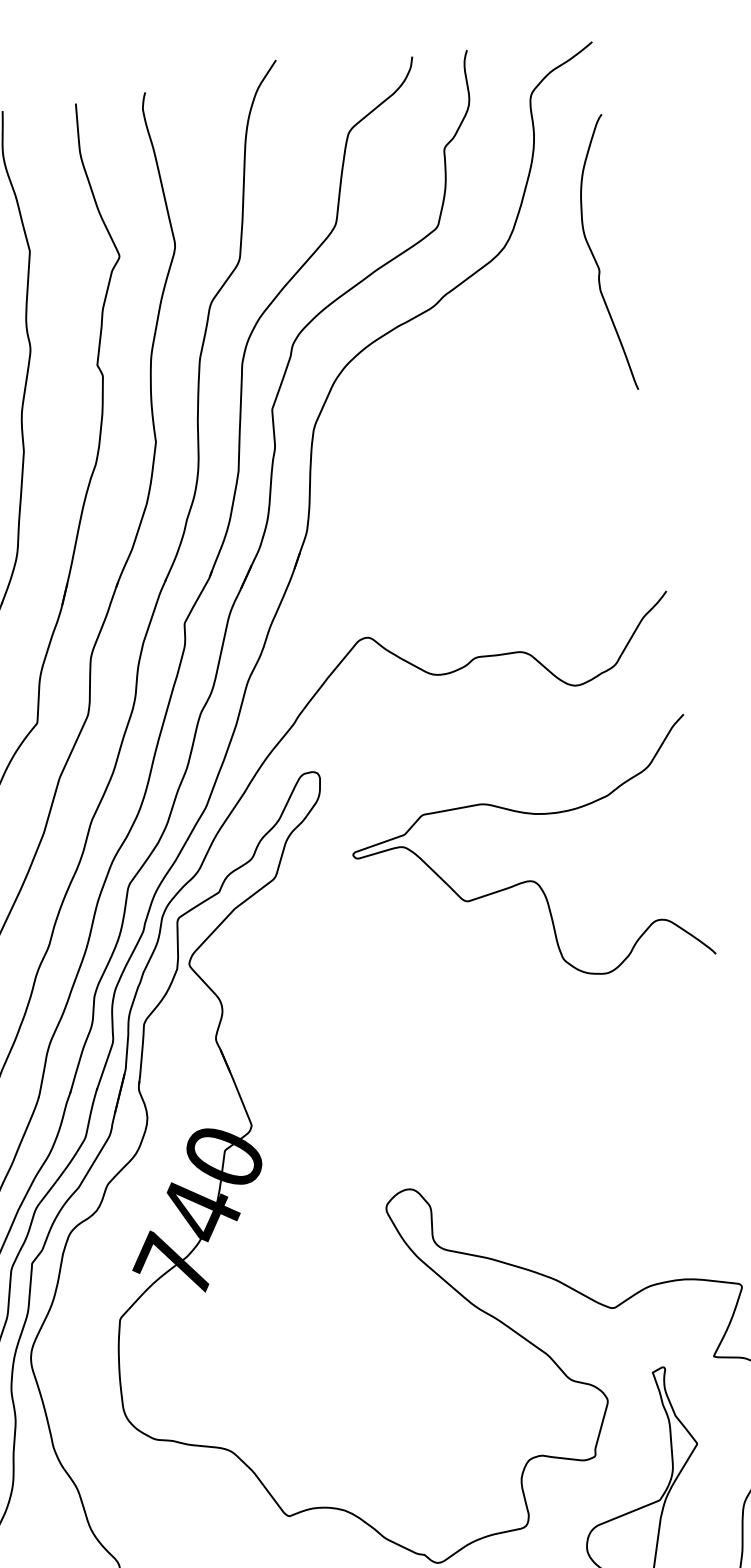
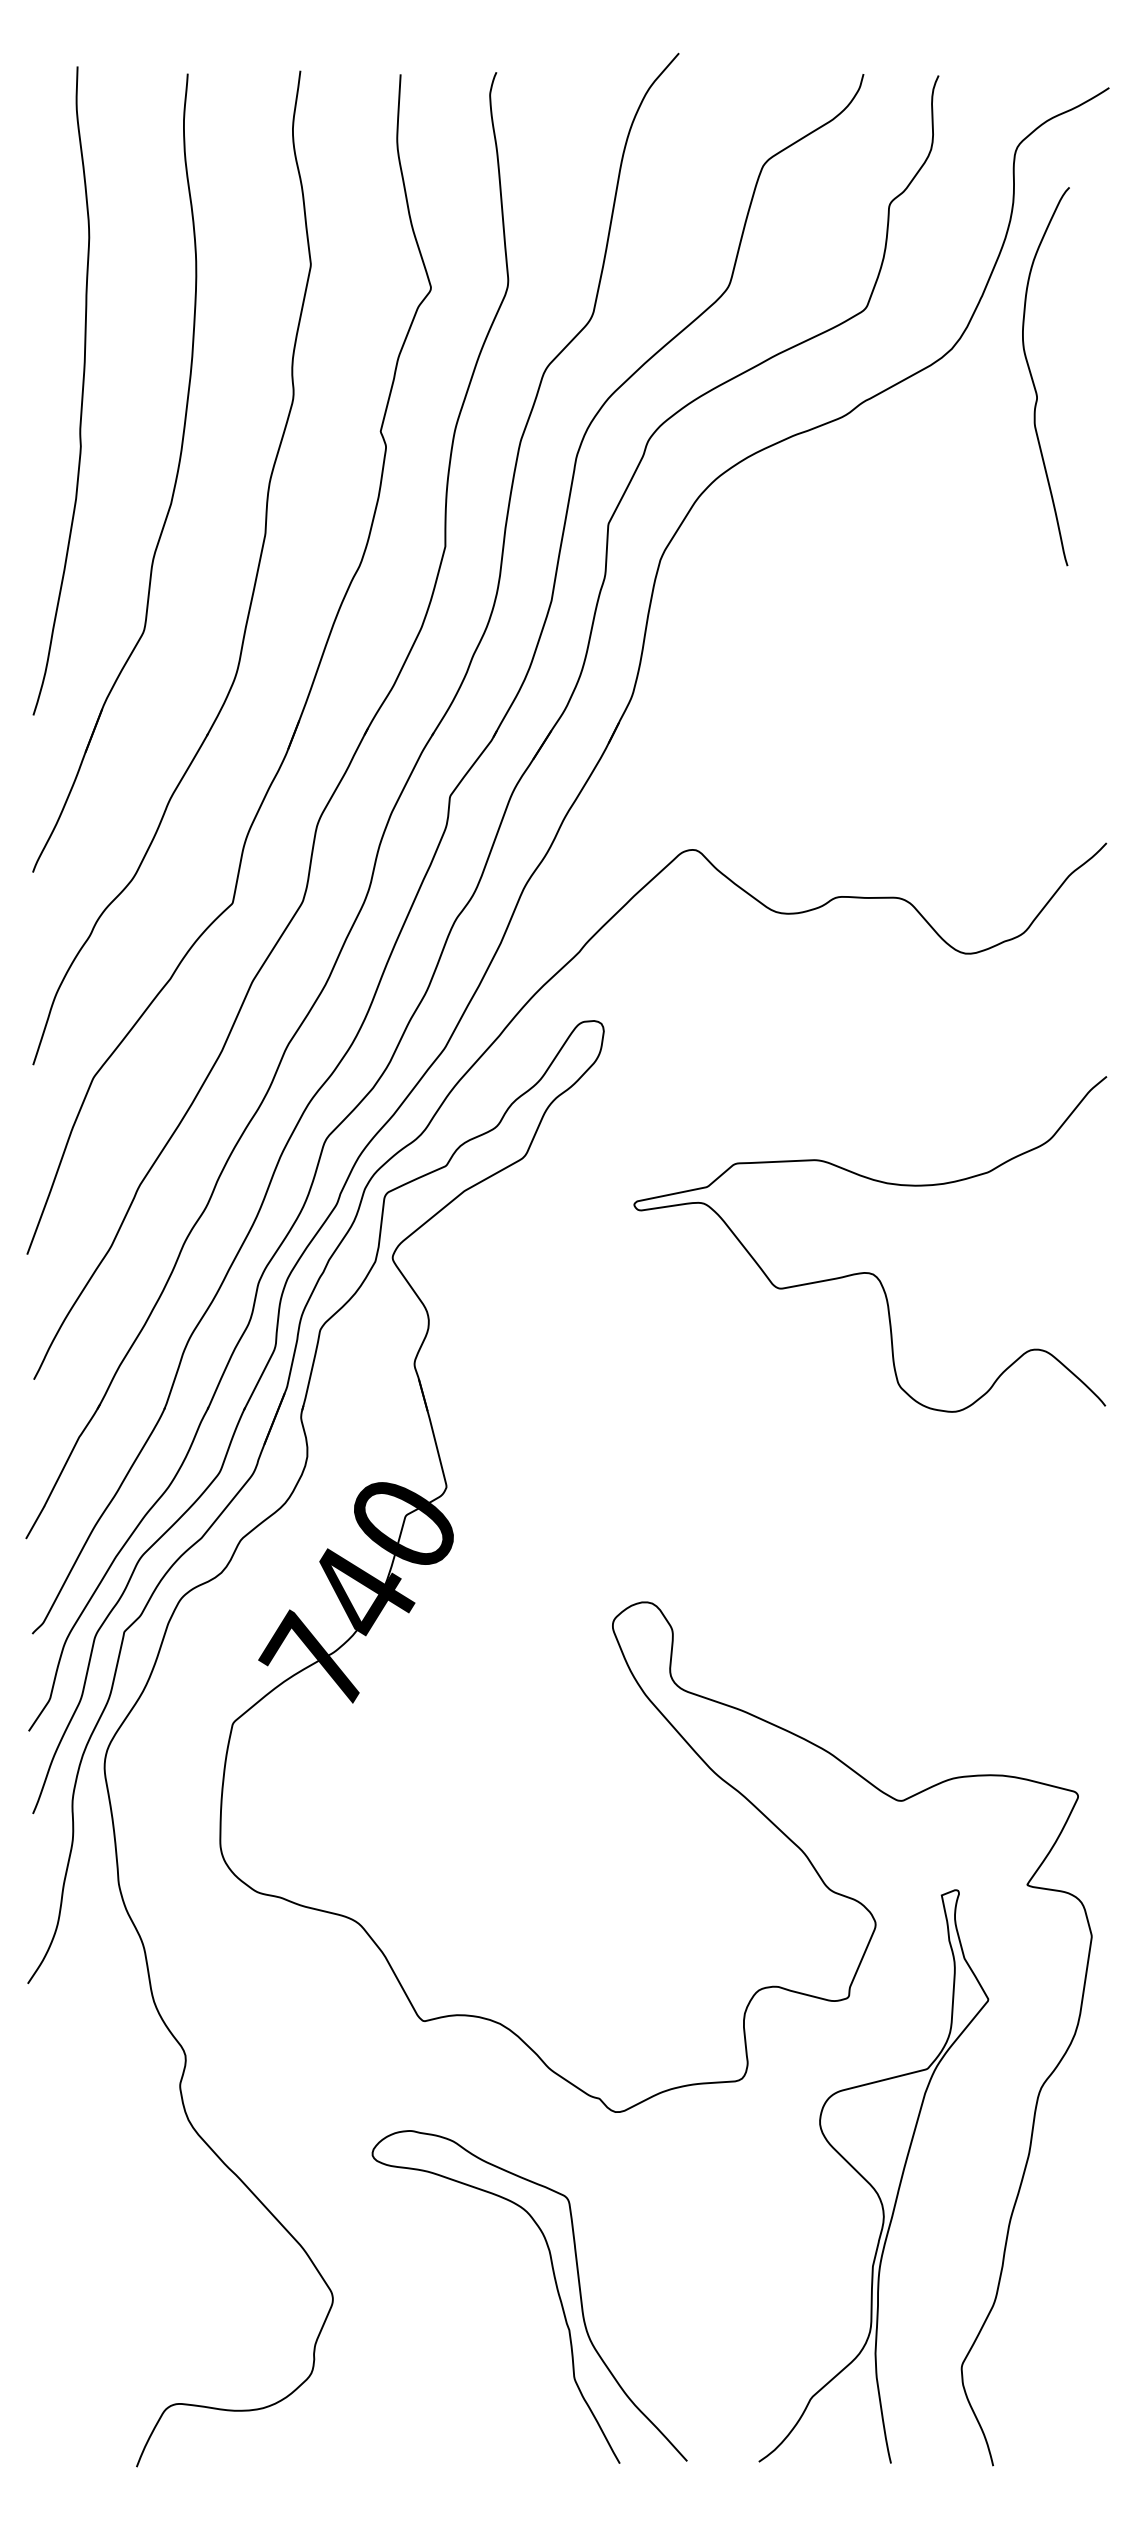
curve: (594, 257) -> (1033, 379), moved
curve: (531, 880) -> (870, 1272), moved

